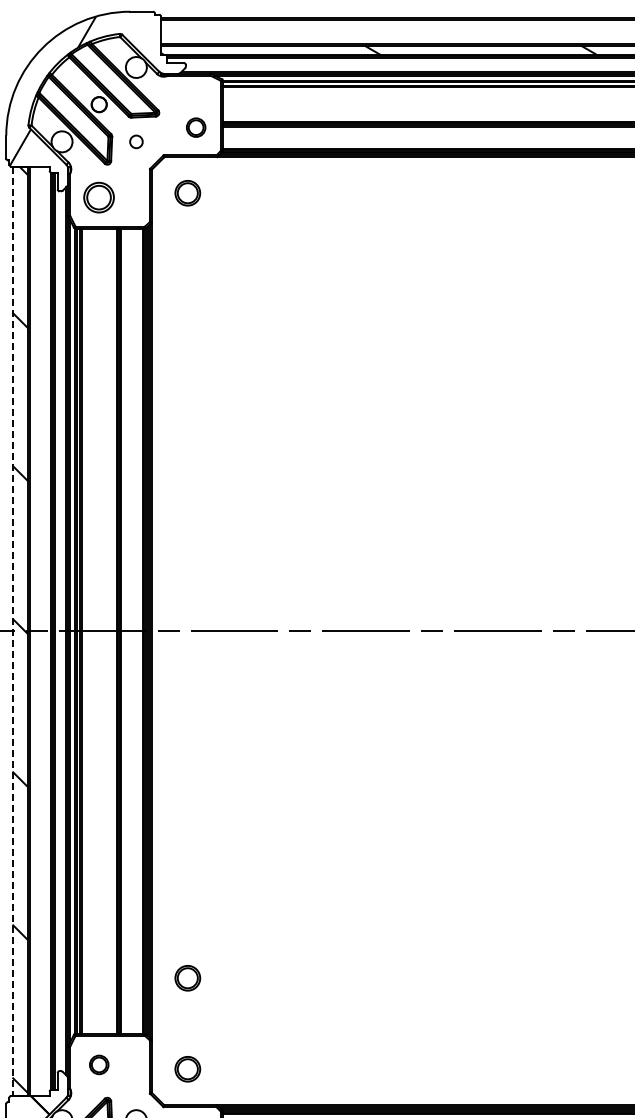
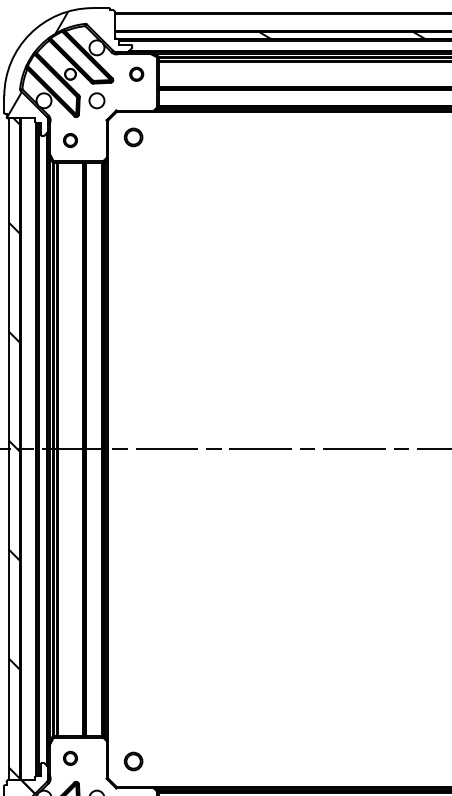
part: (196, 127) -> (136, 74), moved
circle: (136, 141) -> (97, 100), size x1.67
part: (99, 197) -> (70, 140), size x0.62
line: (12, 631) -> (8, 449), dashed -> solid
part: (187, 978) -> (133, 696), removed

